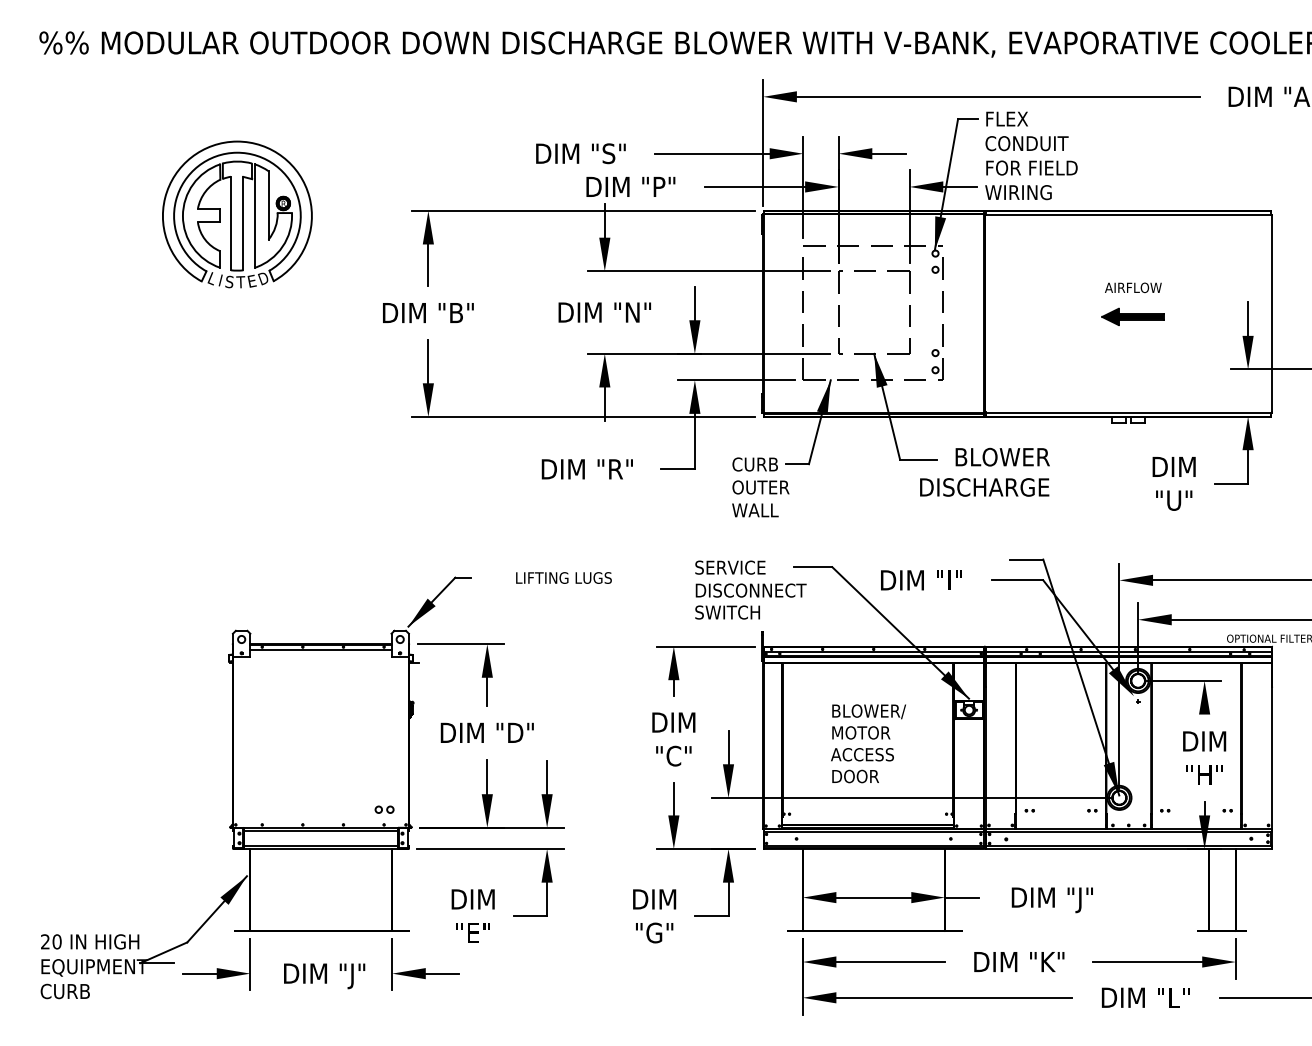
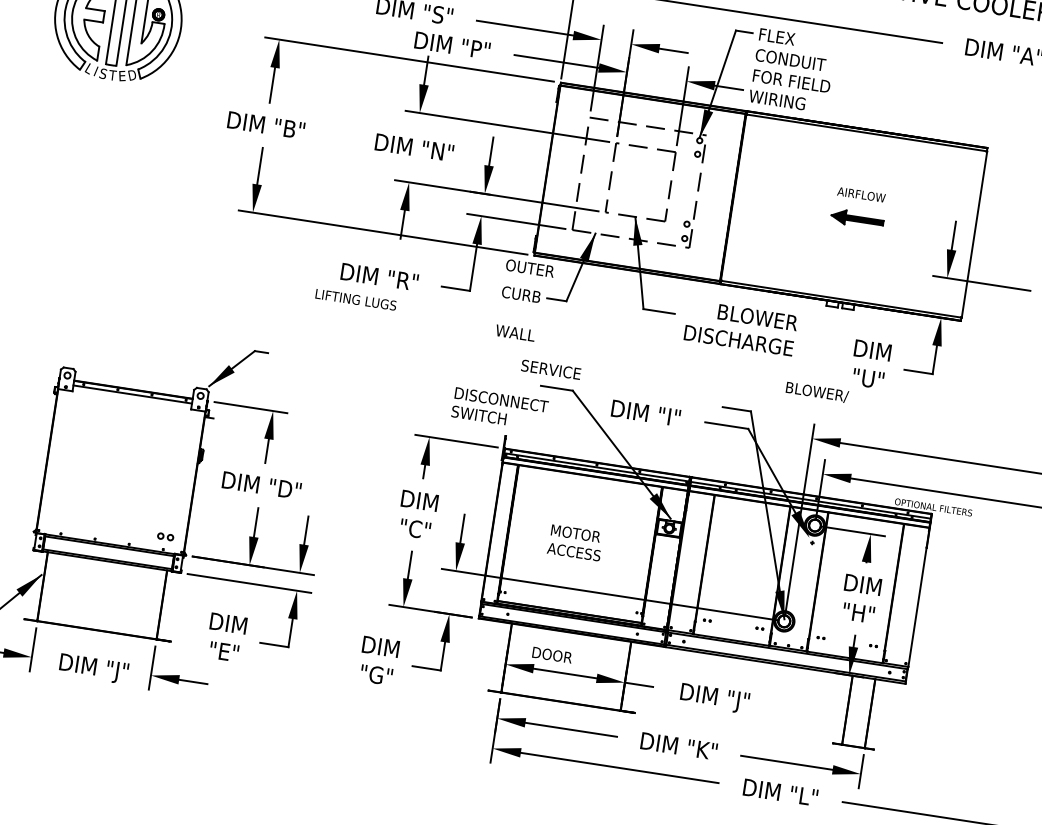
text: (984, 471) -> (740, 327), moved
text: (760, 487) -> (529, 268), moved
text: (730, 567) -> (551, 369), moved
text: (563, 577) -> (355, 299), moved
text: (868, 711) -> (816, 392), moved
text: (855, 776) -> (552, 655), moved

